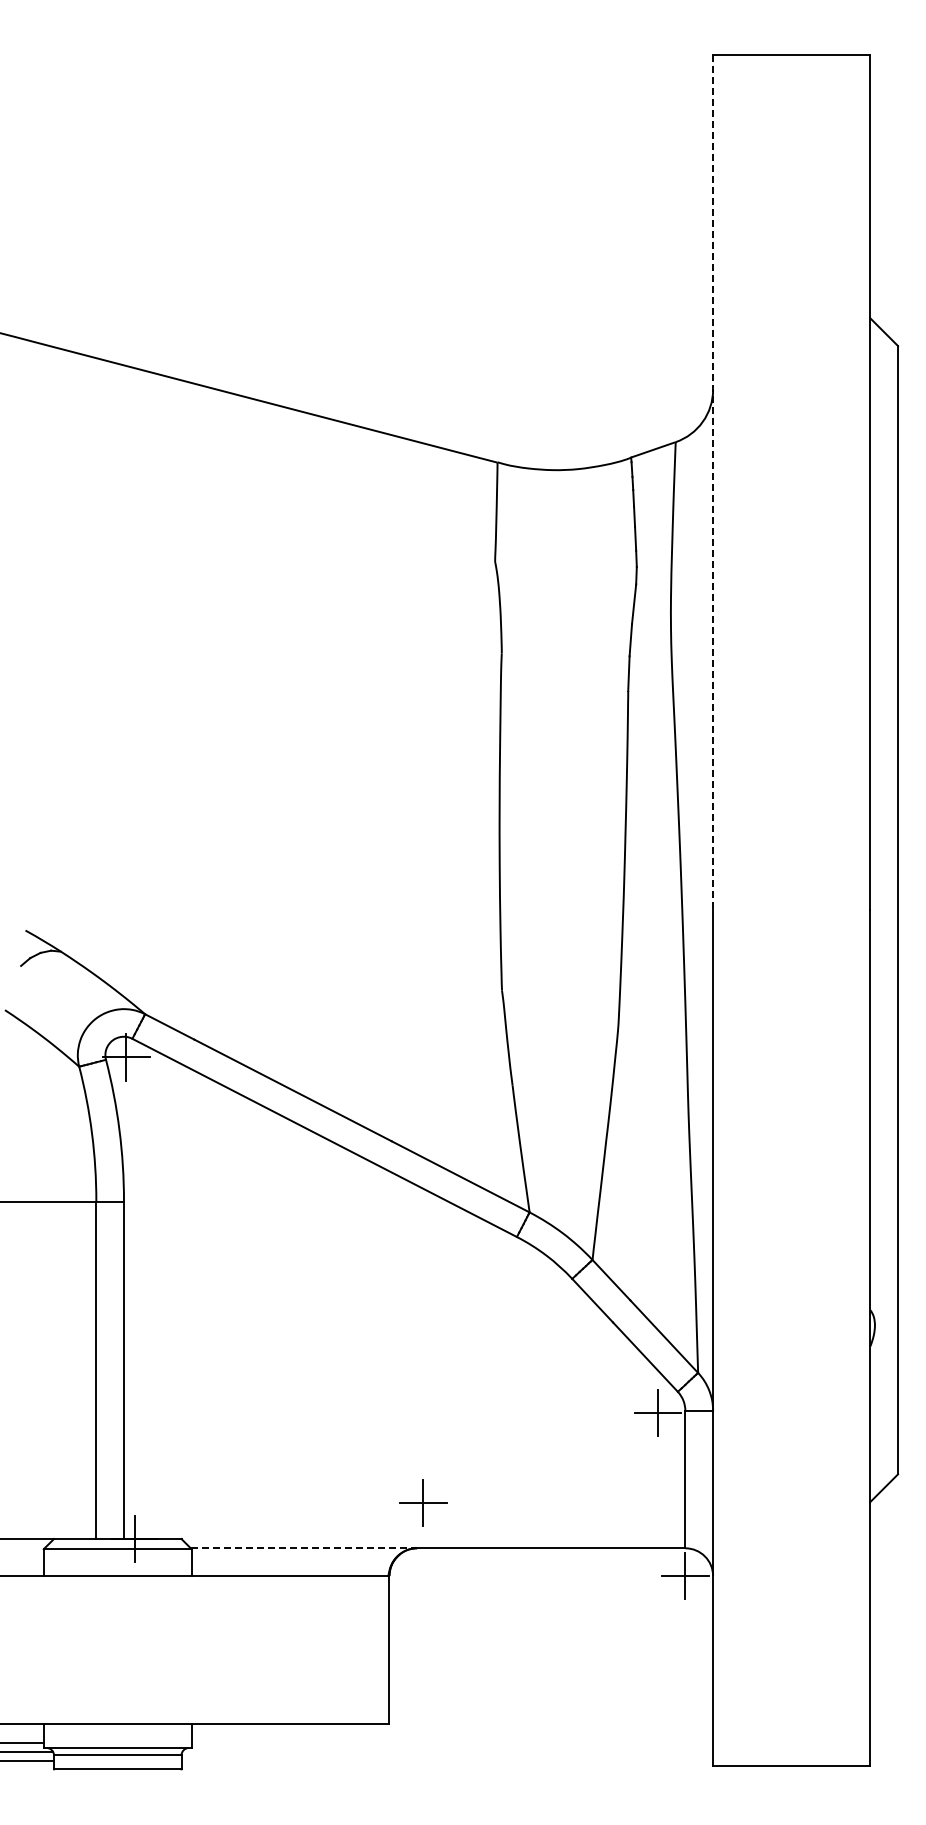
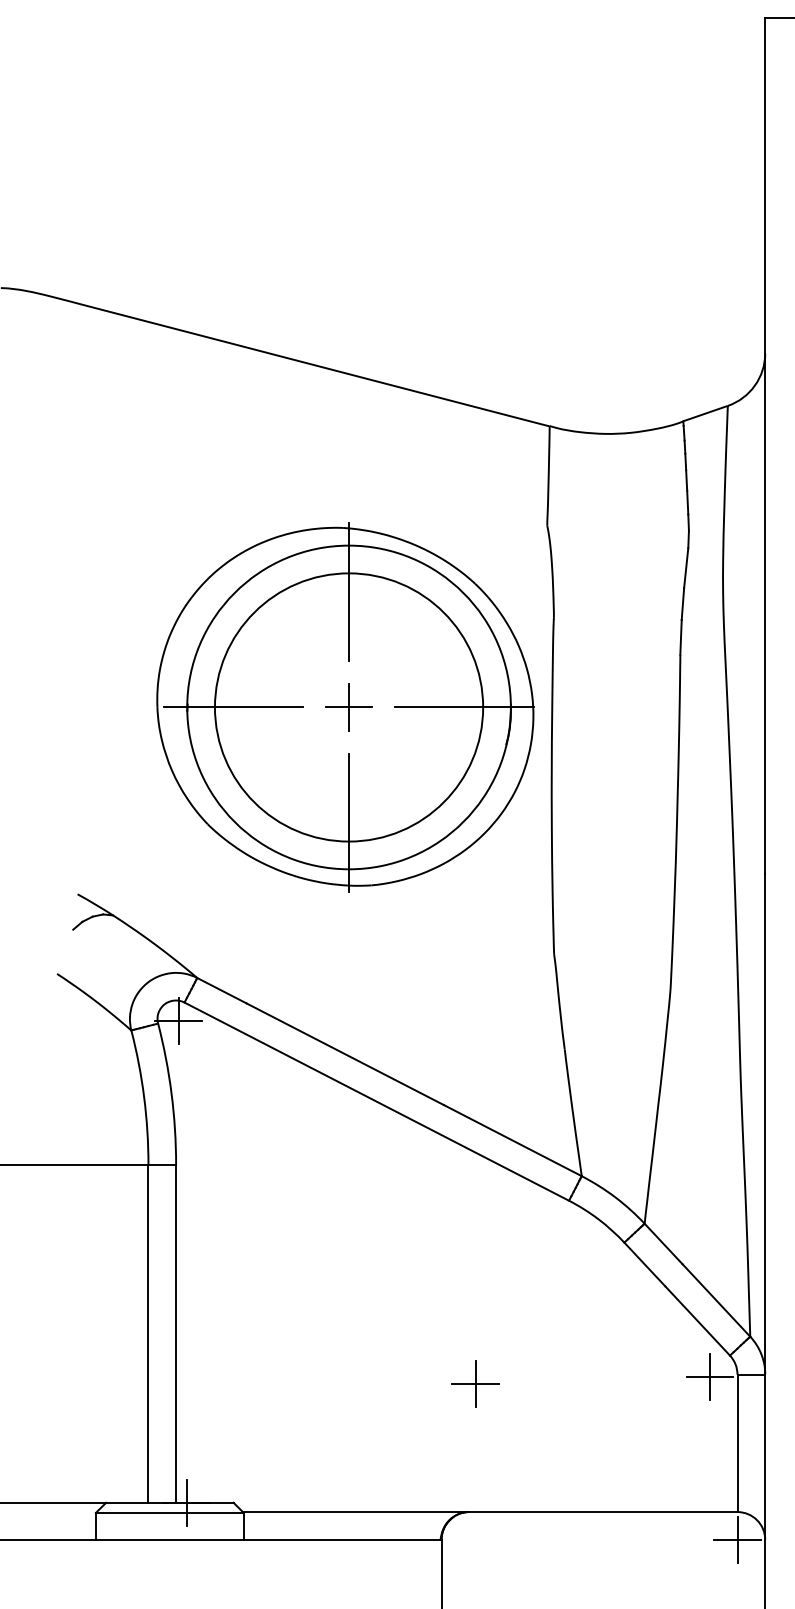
line: (713, 482) -> (765, 446), dashed -> solid
part: (293, 743) -> (345, 707), added
part: (423, 1502) -> (475, 1383), moved
line: (304, 1548) -> (356, 1512), dashed -> solid

